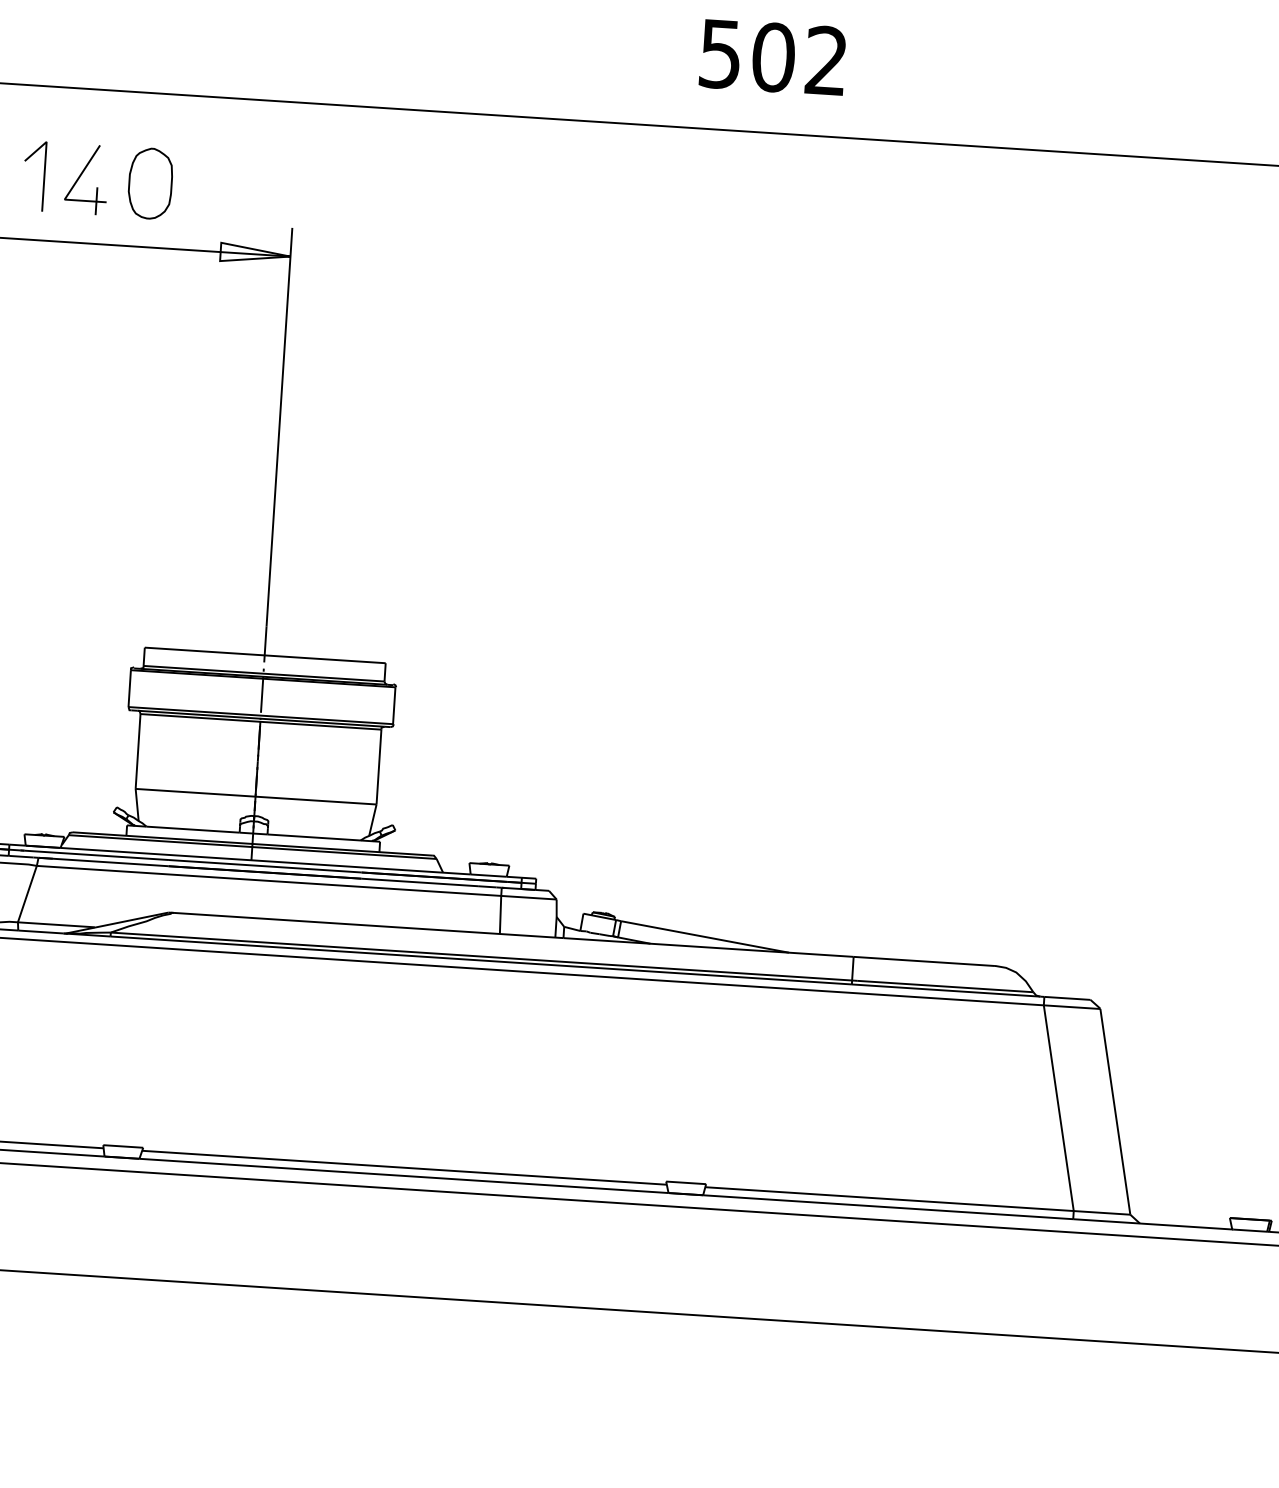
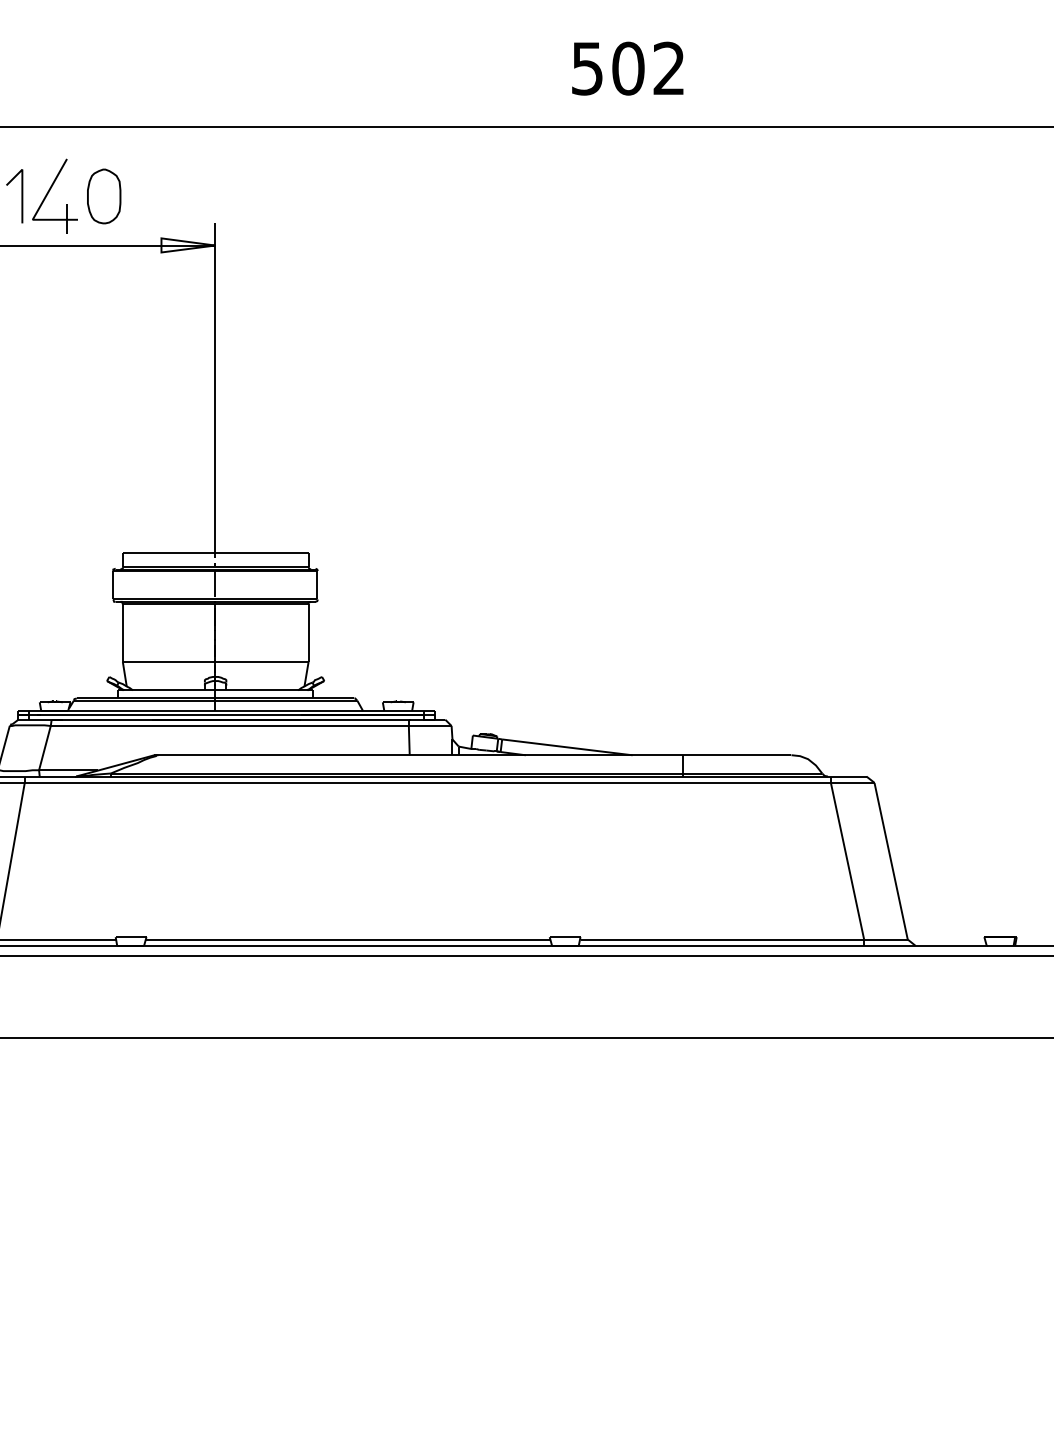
text: (772, 57) -> (627, 68), moved
part: (86, 178) -> (54, 195), size x1.4

